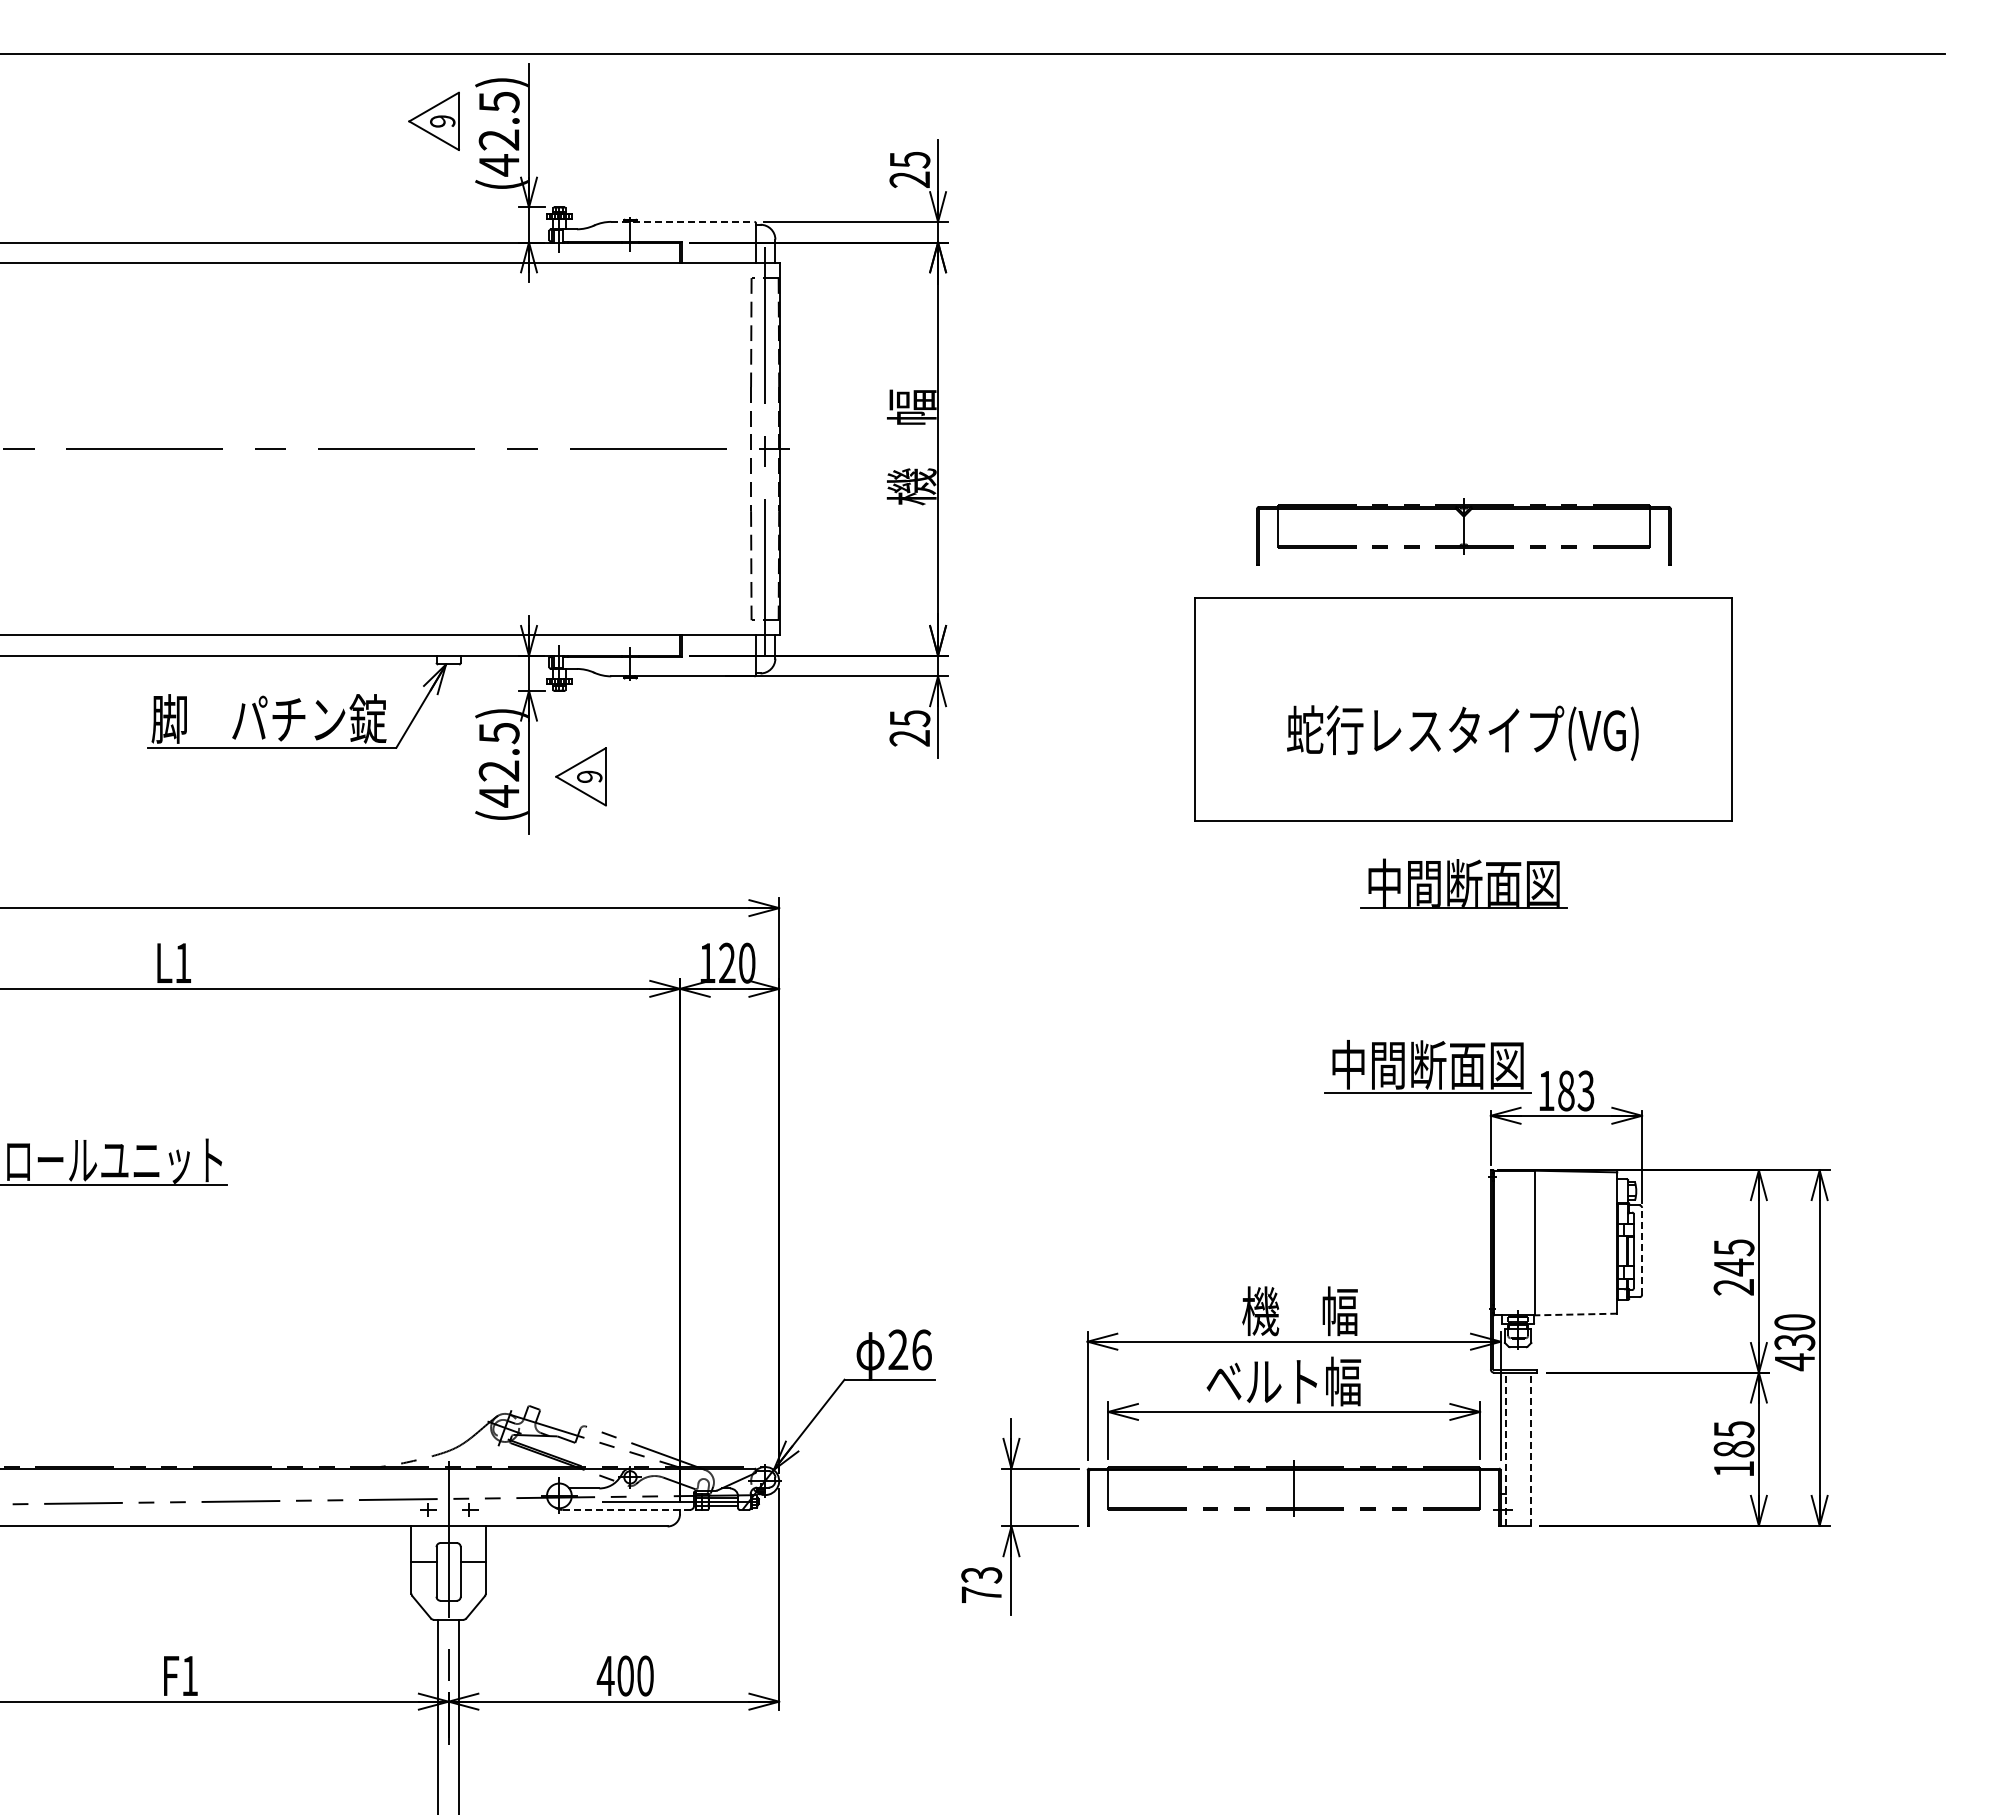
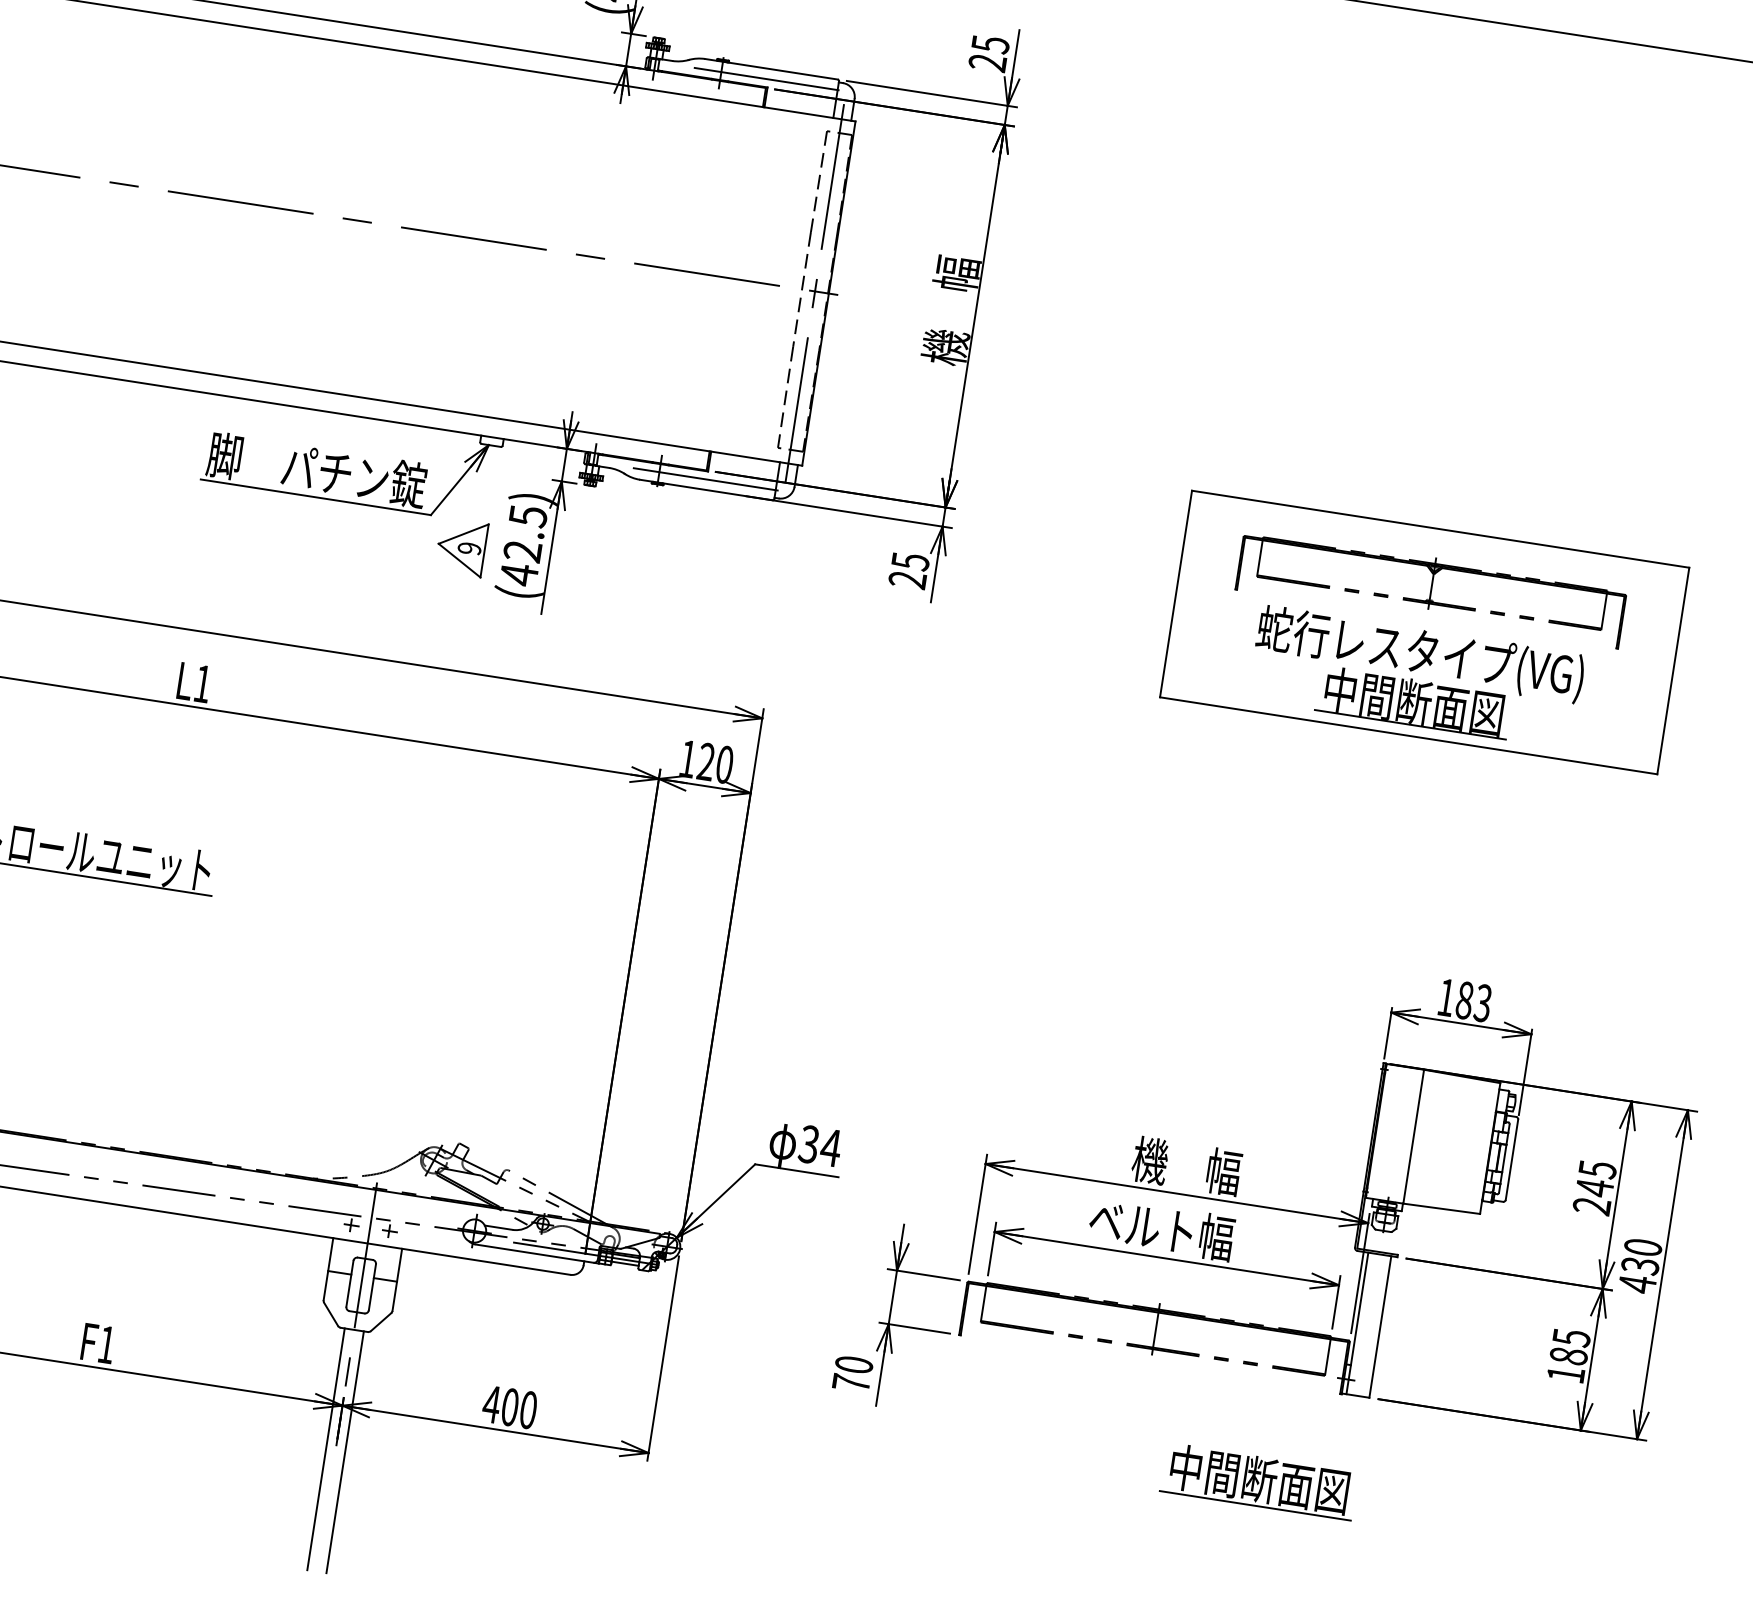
line: (682, 221) -> (771, 68), dashed -> solid
line: (679, 233) -> (766, 79), added
part: (1463, 531) -> (1431, 588), moved
line: (679, 665) -> (704, 479), added
part: (580, 776) -> (461, 546), moved
part: (1463, 883) -> (1413, 702), moved
part: (1427, 1066) -> (1258, 1480), moved
line: (1642, 1250) -> (1512, 1159), dashed -> solid
line: (1575, 1314) -> (1441, 1208), dashed -> solid
text: (910, 1349) -> (820, 1145), 26 -> 34
line: (1505, 1448) -> (1357, 1322), dashed -> solid
line: (1530, 1448) -> (1380, 1326), dashed -> solid
line: (629, 1509) -> (537, 1253), dashed -> solid
text: (981, 1575) -> (853, 1365), 73 -> 70

